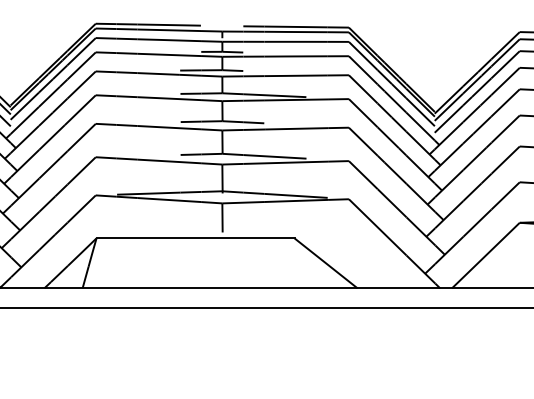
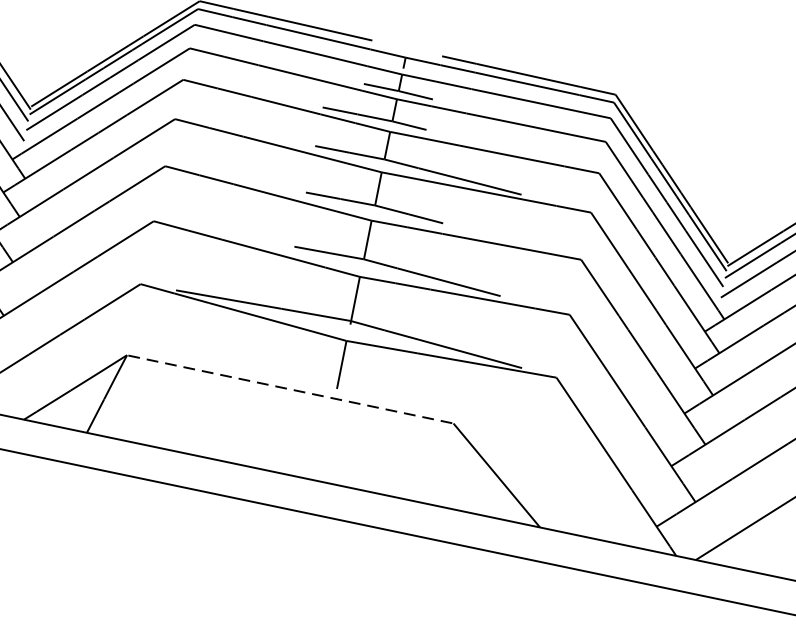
line: (195, 238) -> (290, 389), solid -> dashed

